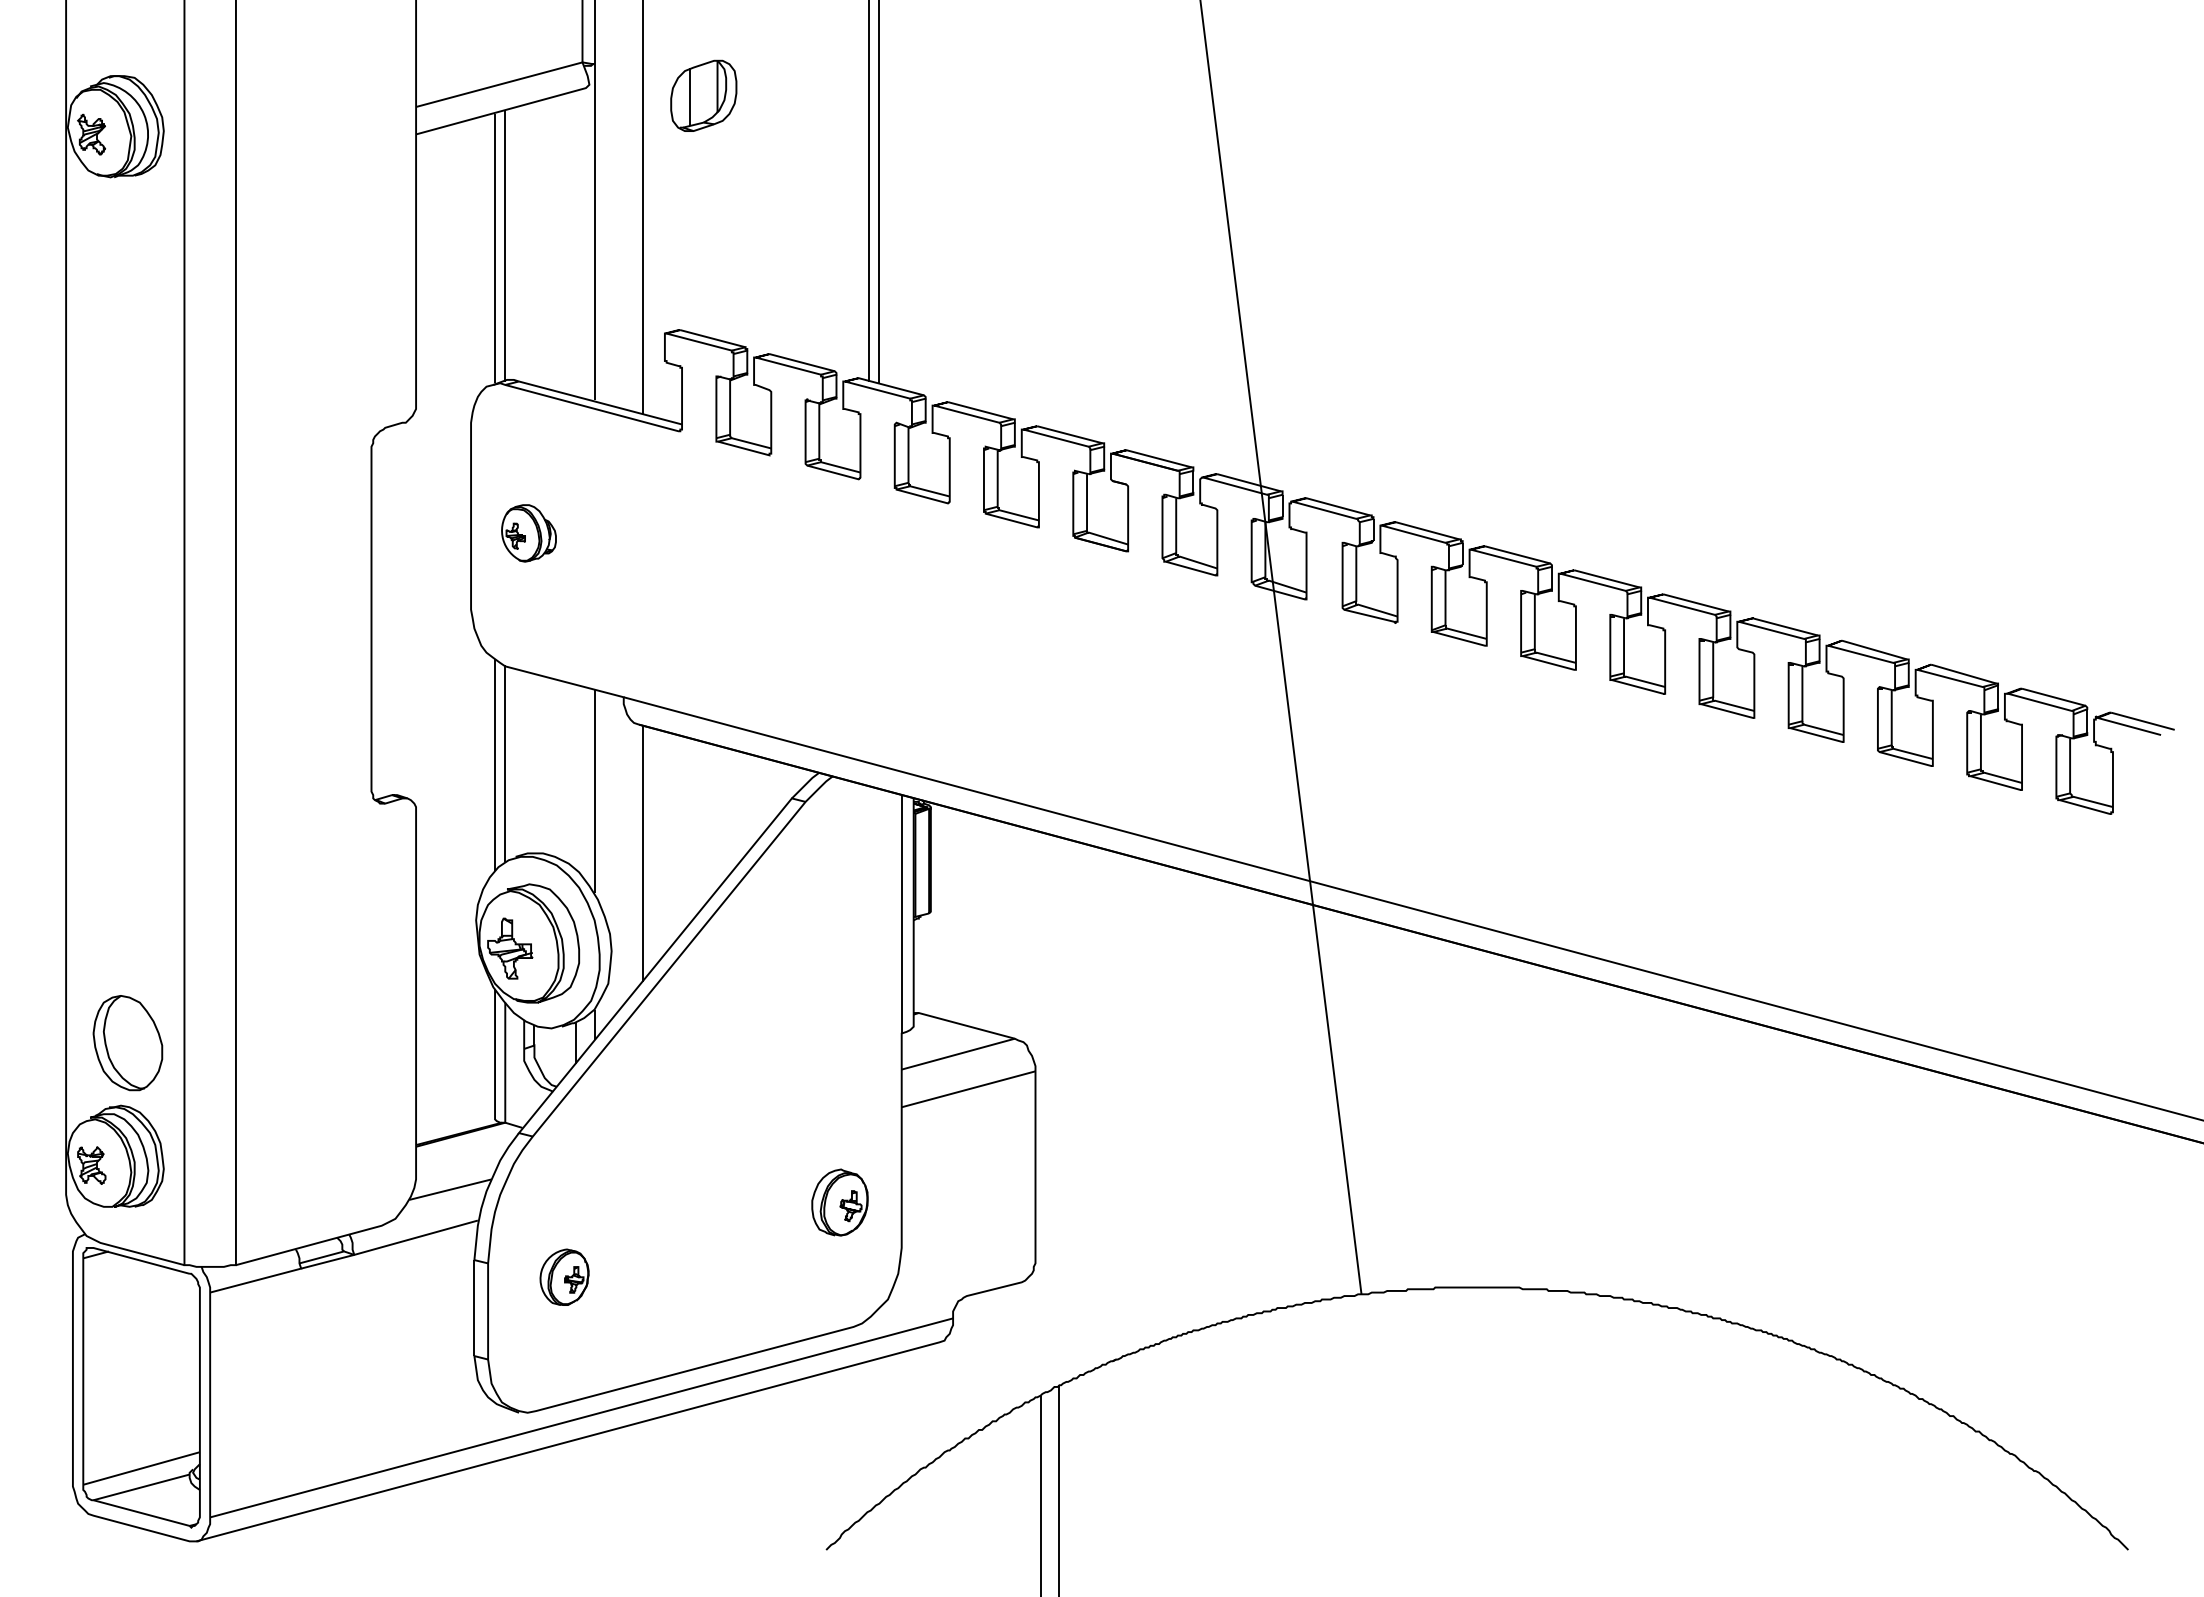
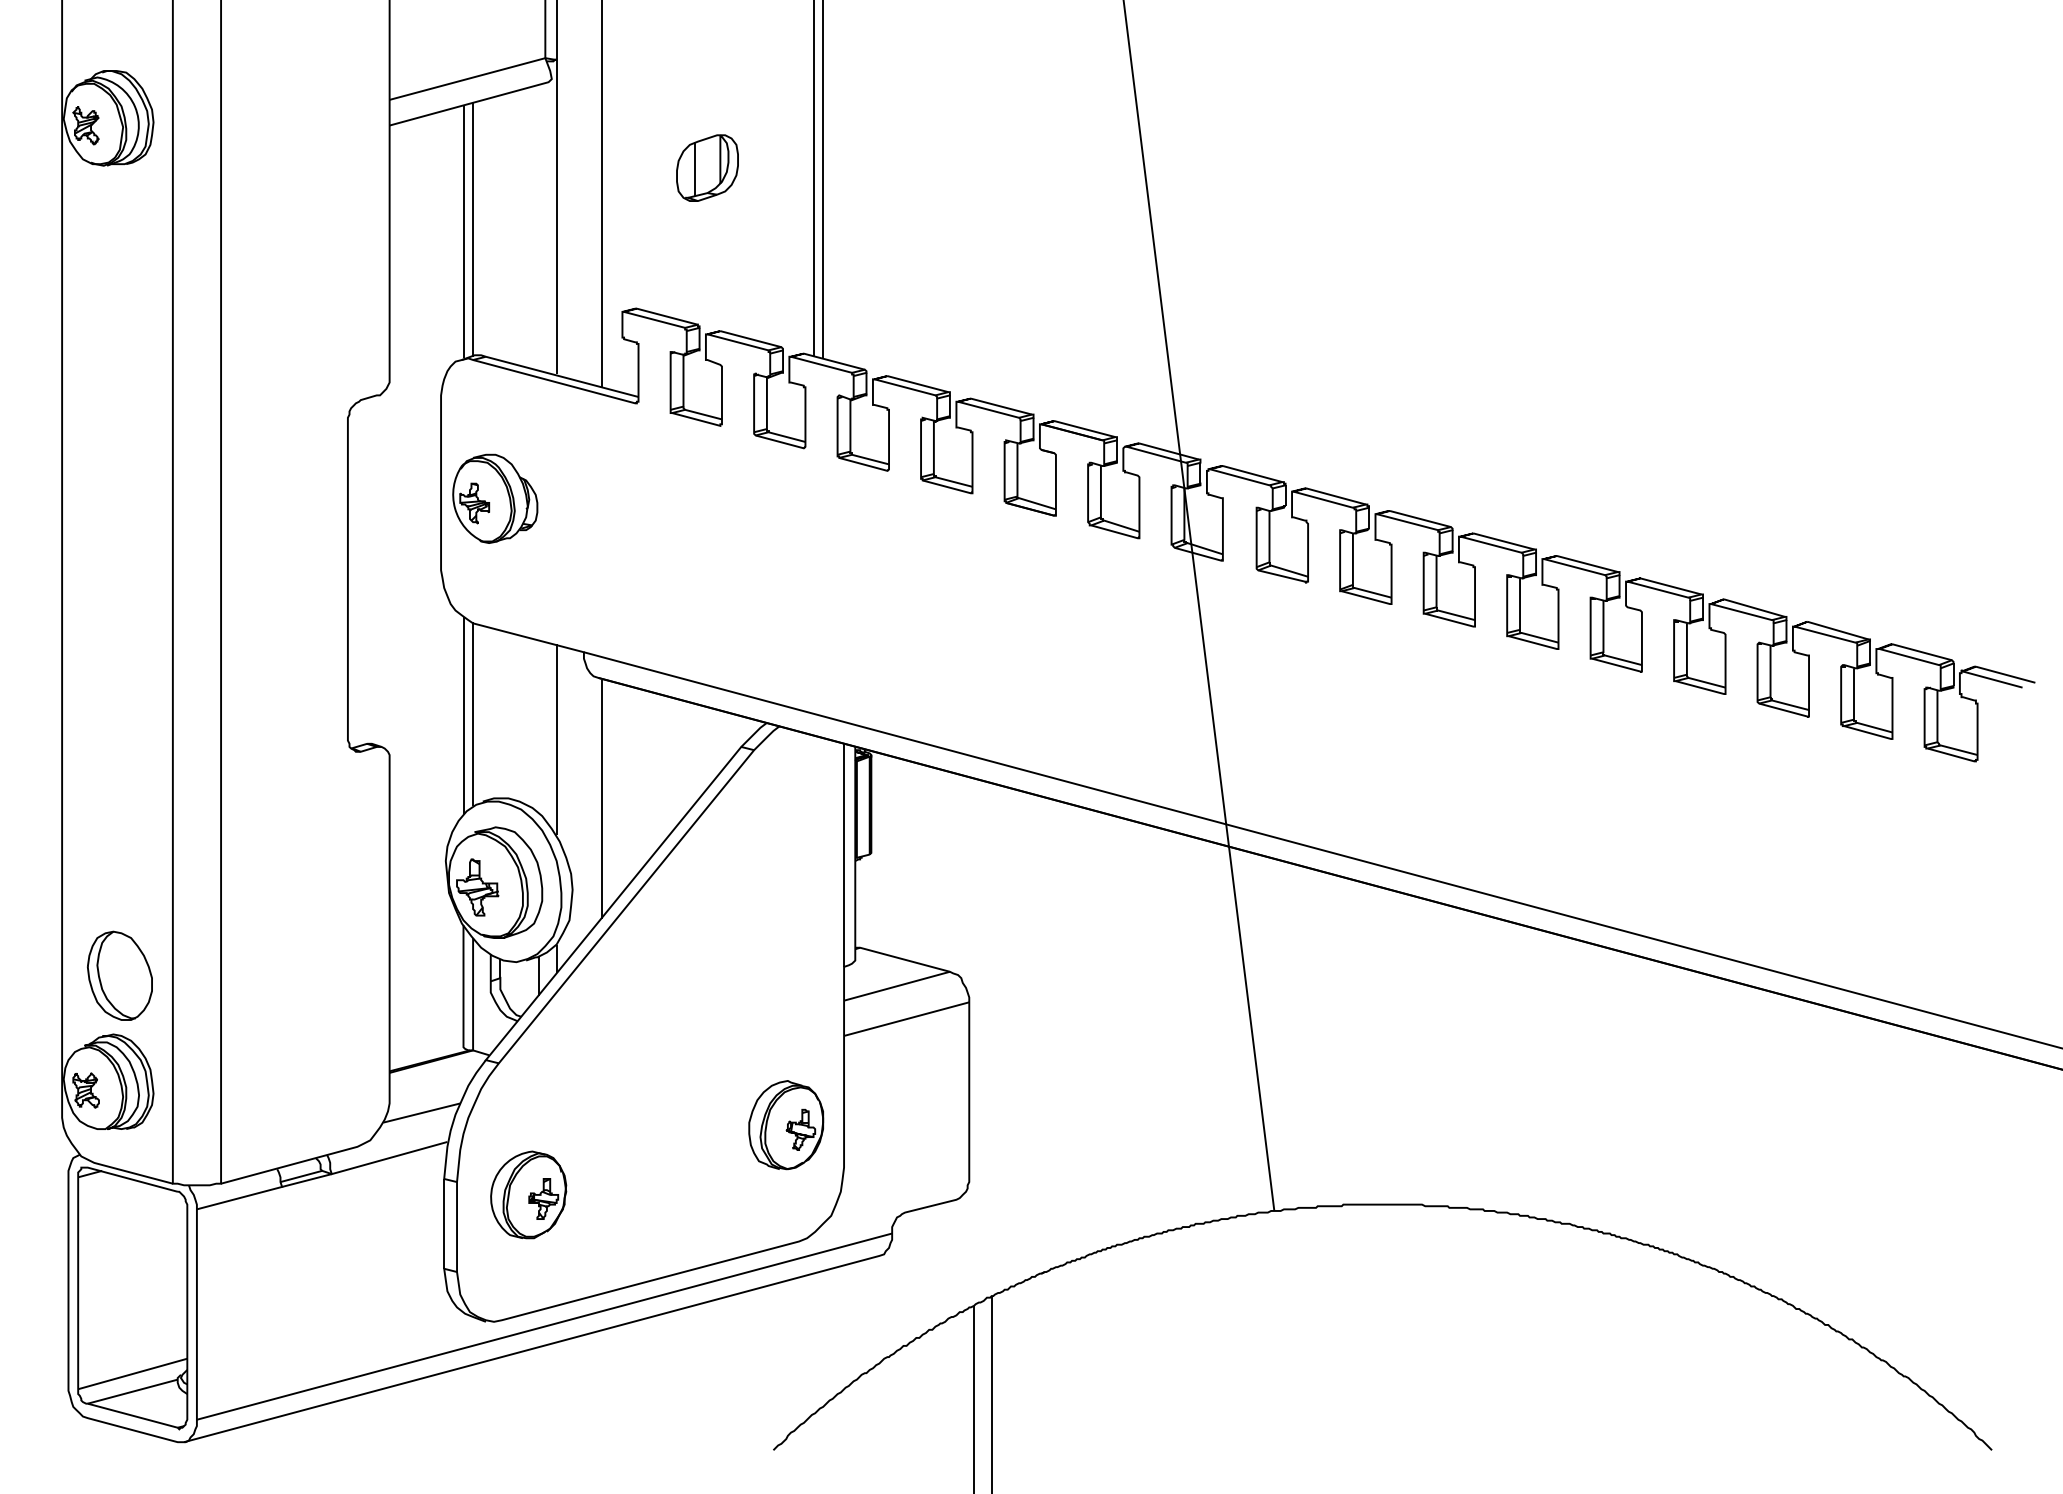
part: (703, 95) -> (707, 167), moved
part: (528, 533) -> (494, 499), size x1.67
part: (839, 1202) -> (785, 1125), size x1.43
part: (564, 1277) -> (528, 1195), size x1.67

